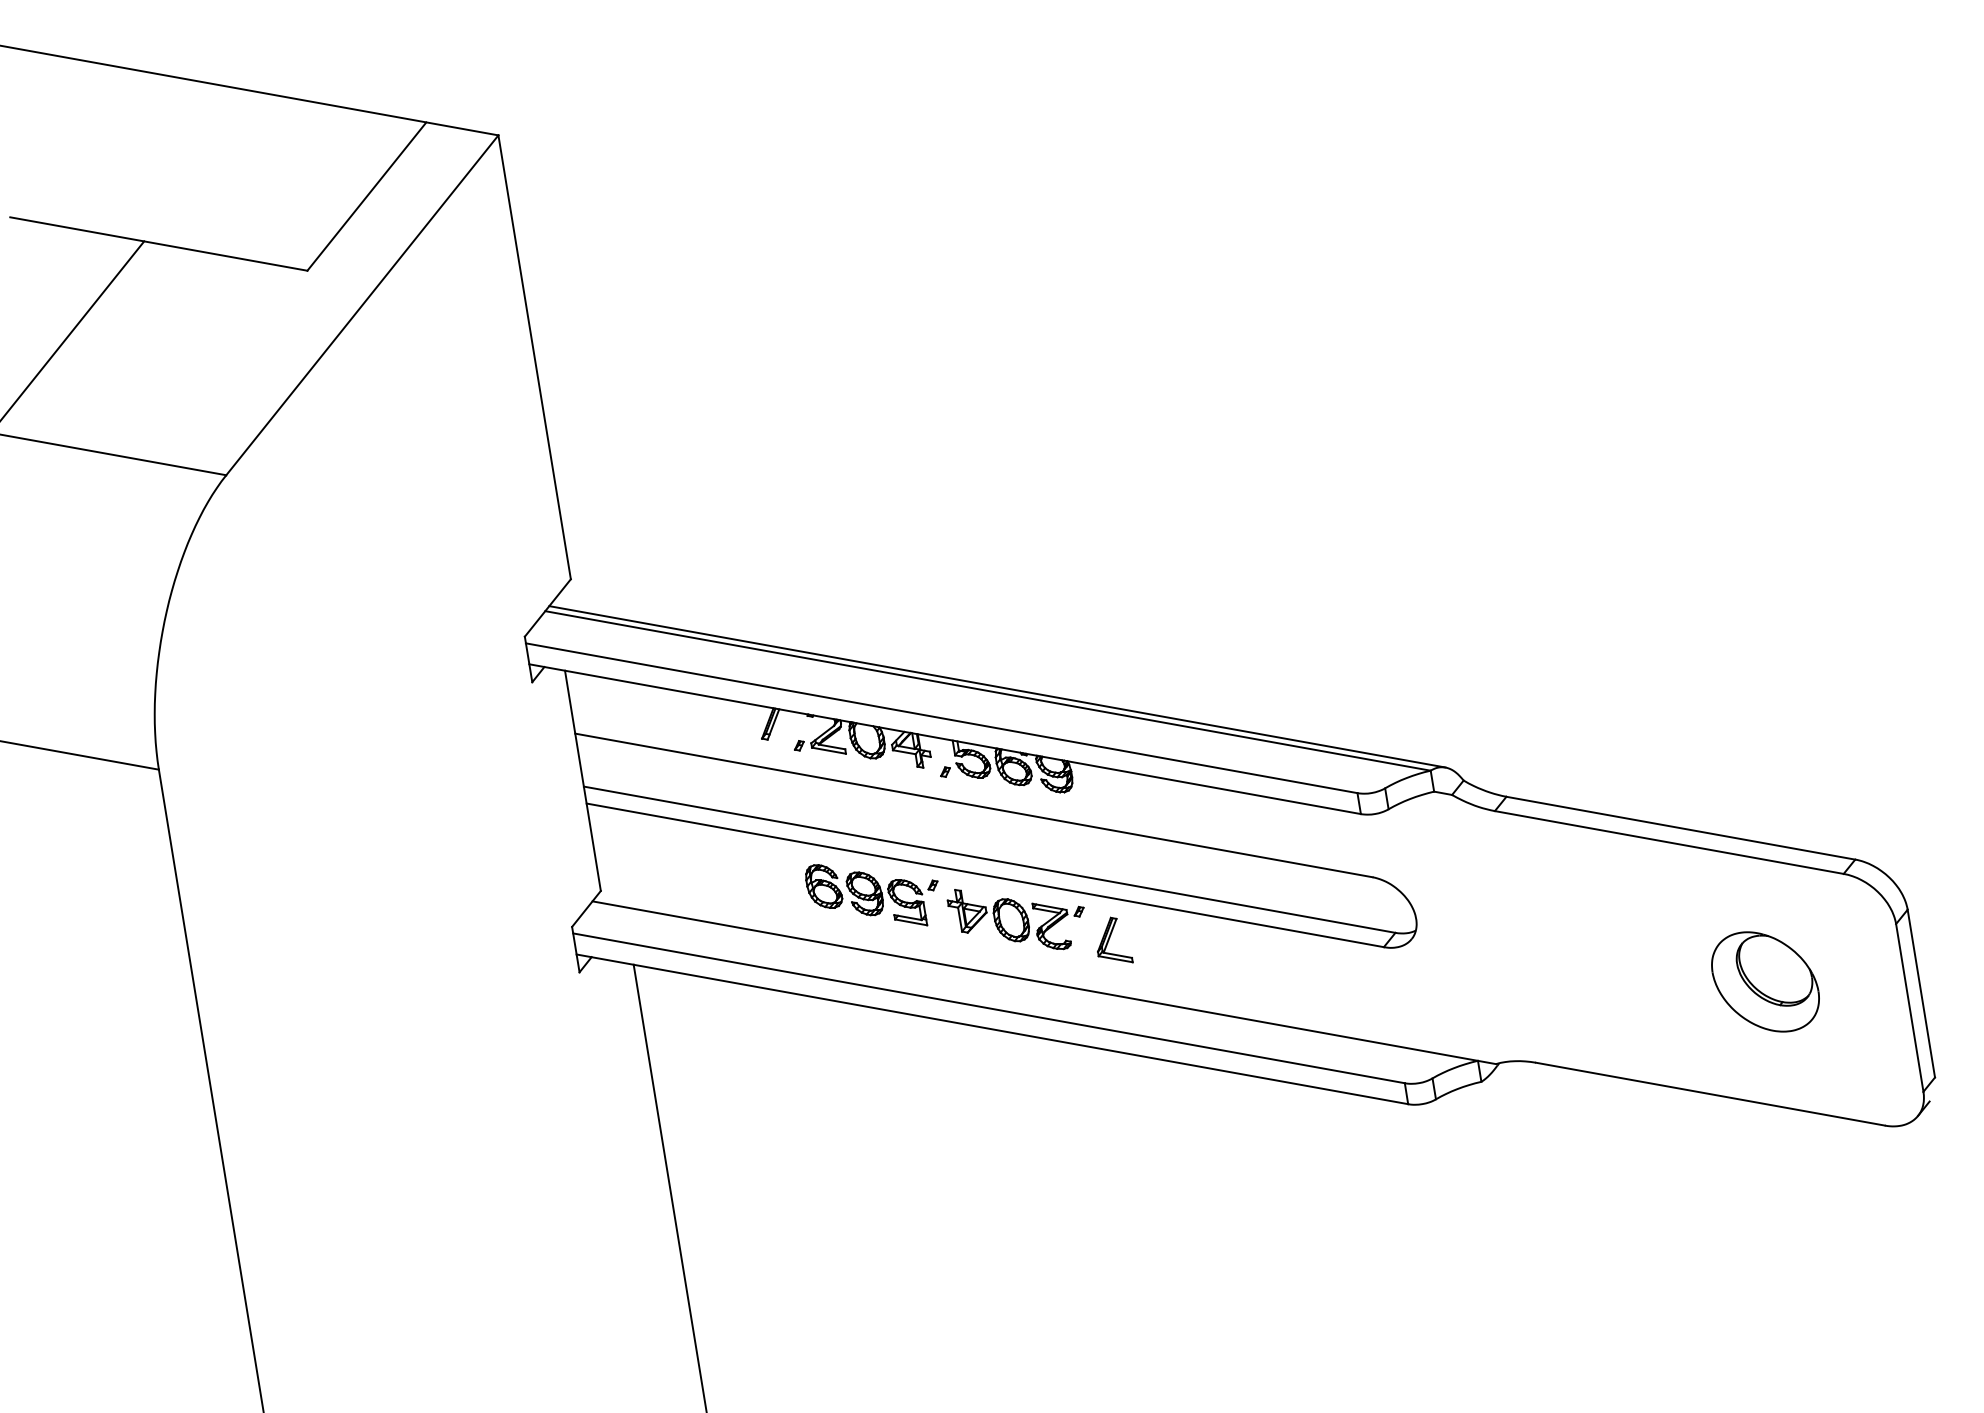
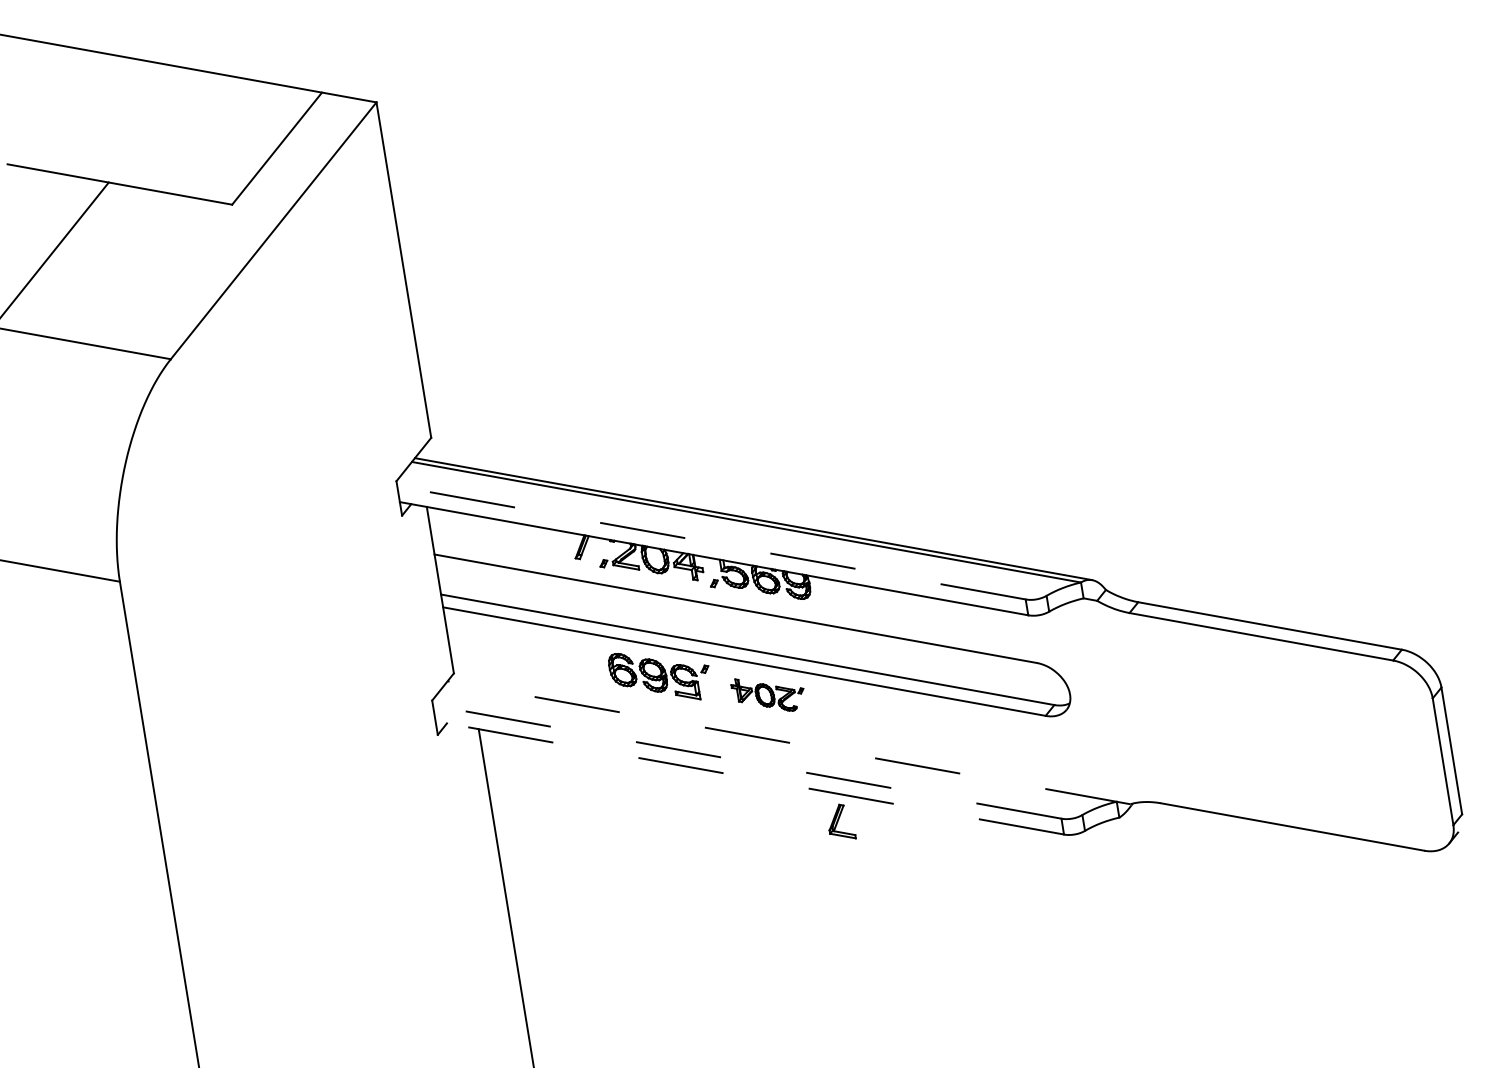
line: (941, 718) -> (711, 543), solid -> dashed
part: (1015, 919) -> (767, 694), size x0.7
part: (1115, 939) -> (842, 821), moved
part: (1765, 981) -> (1334, 741), removed
line: (1044, 982) -> (789, 742), solid -> dashed
line: (988, 1008) -> (746, 762), solid -> dashed
line: (991, 1029) -> (749, 778), solid -> dashed

